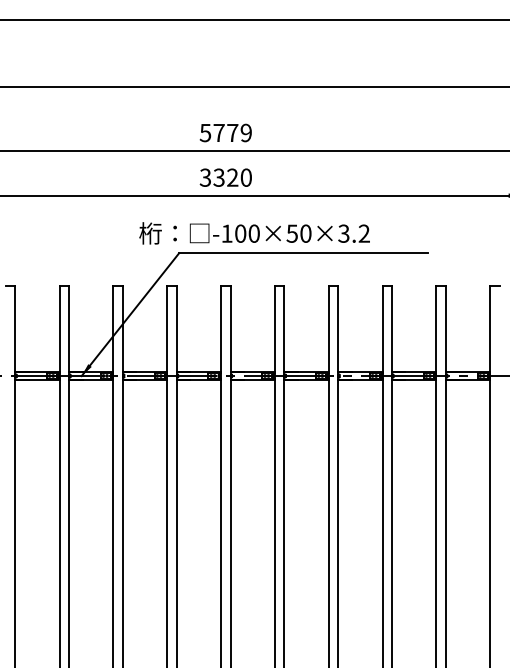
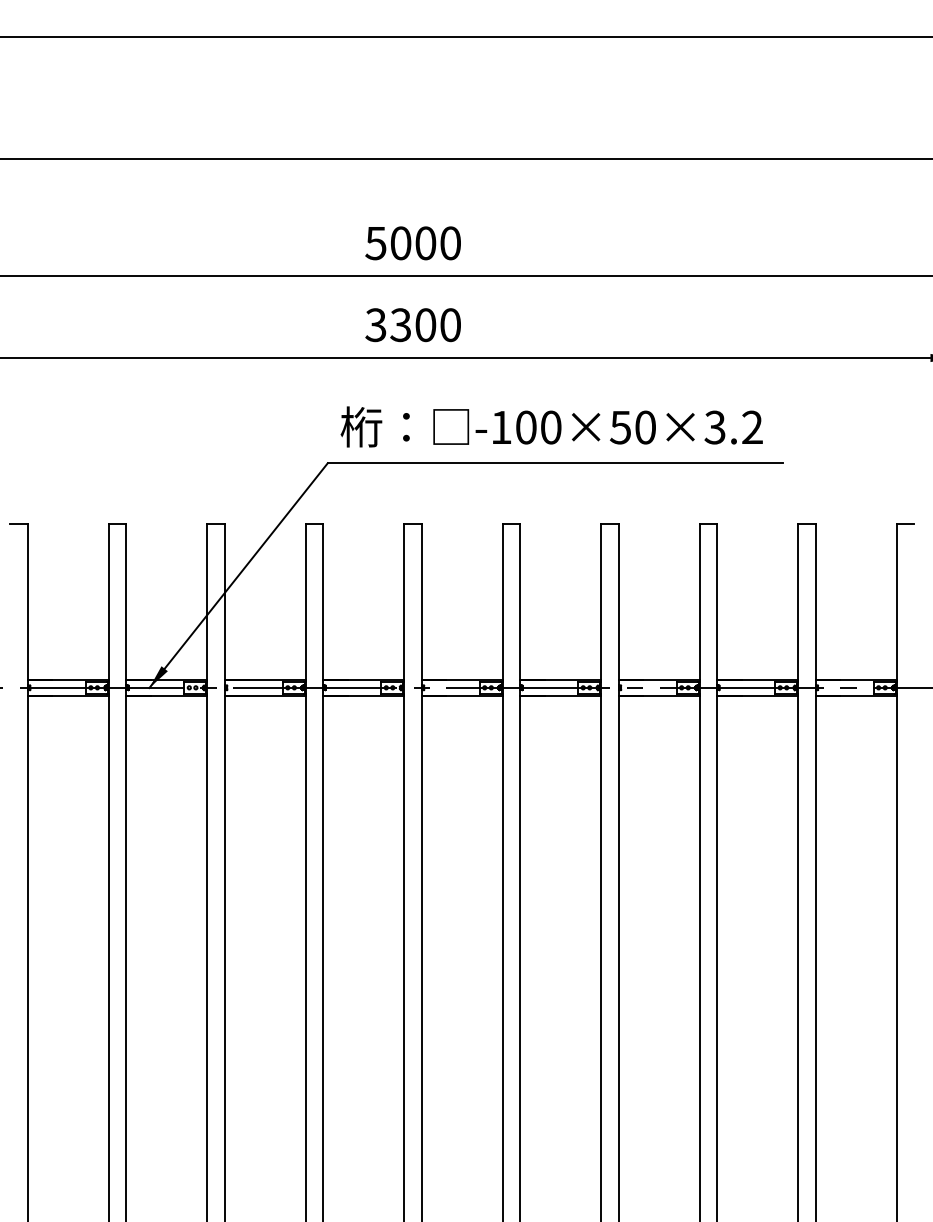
text: (232, 132) -> (425, 242), 5779 -> 5000
text: (232, 177) -> (425, 324), 3320 -> 3300
text: (254, 233) -> (551, 427), moved

